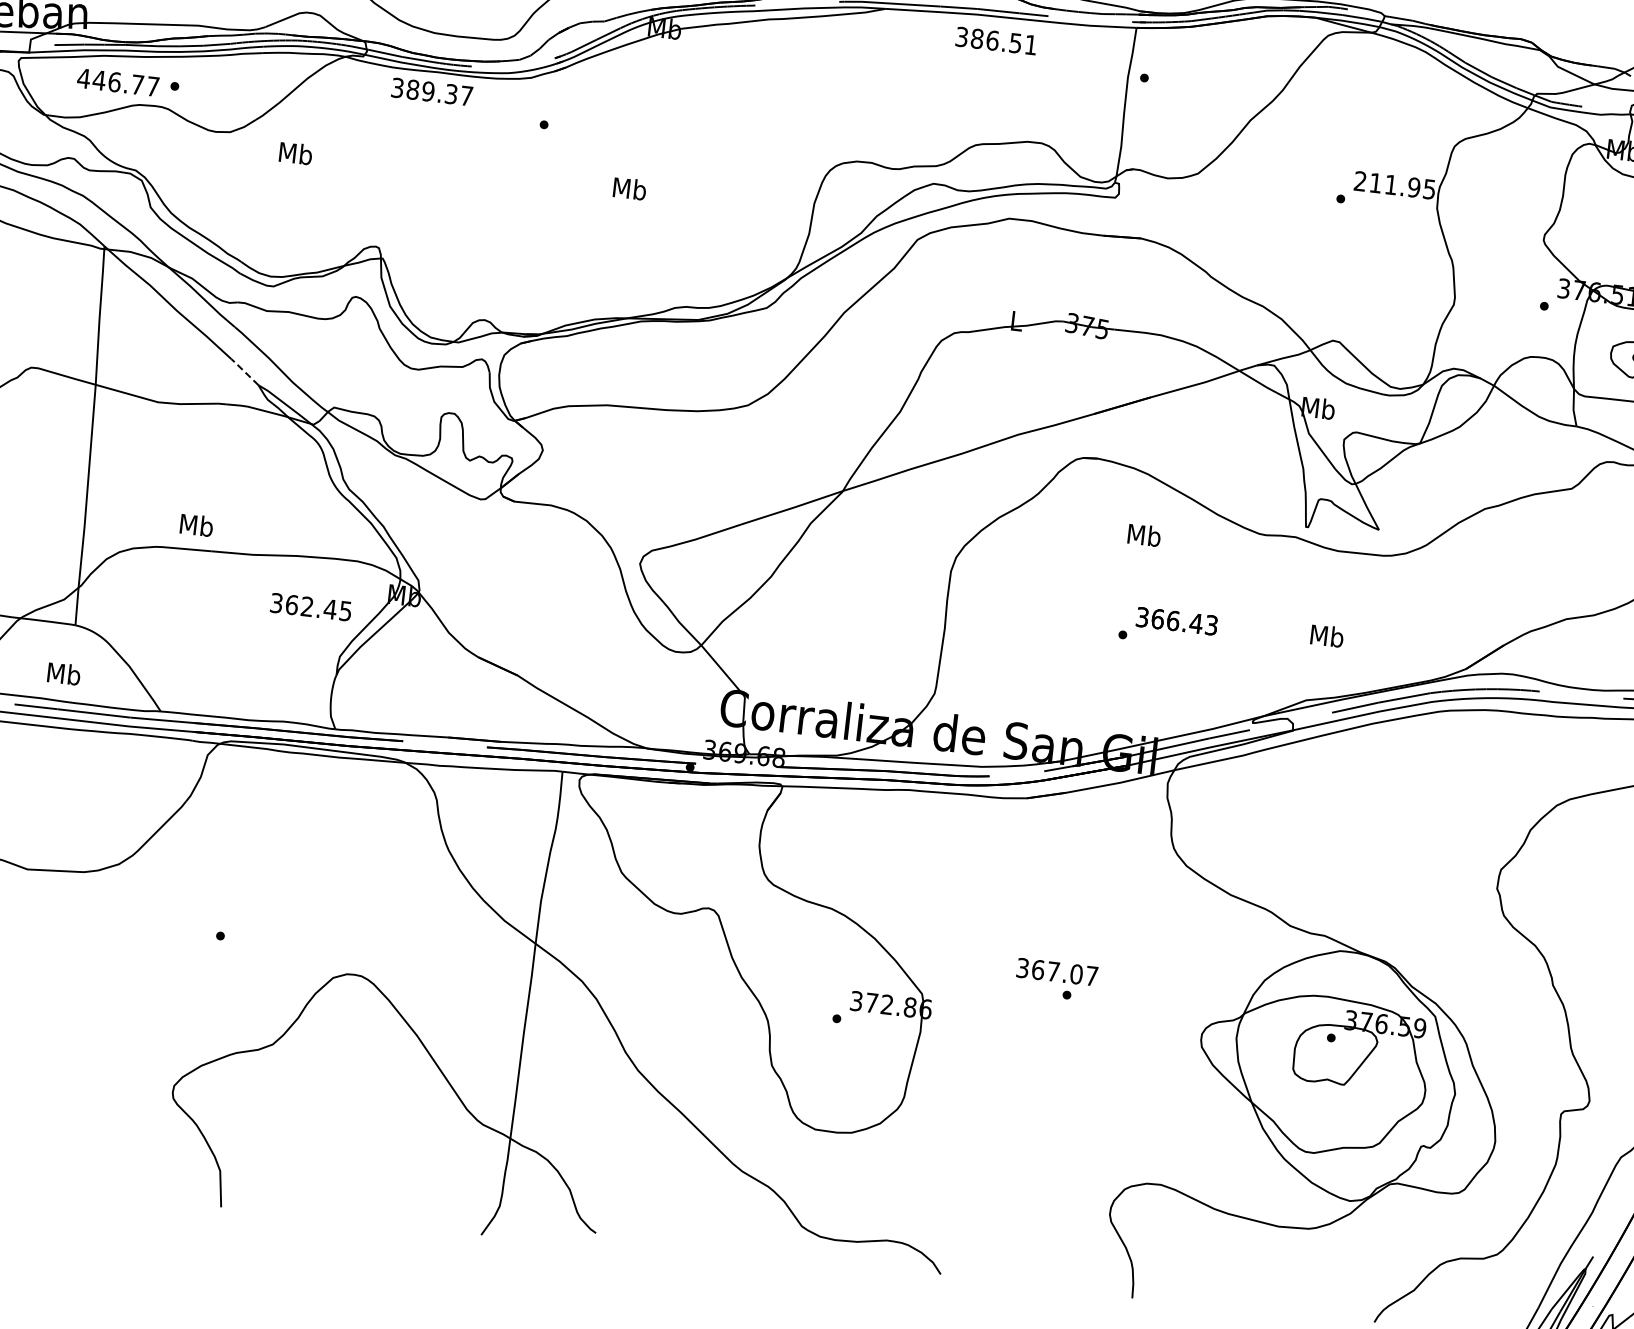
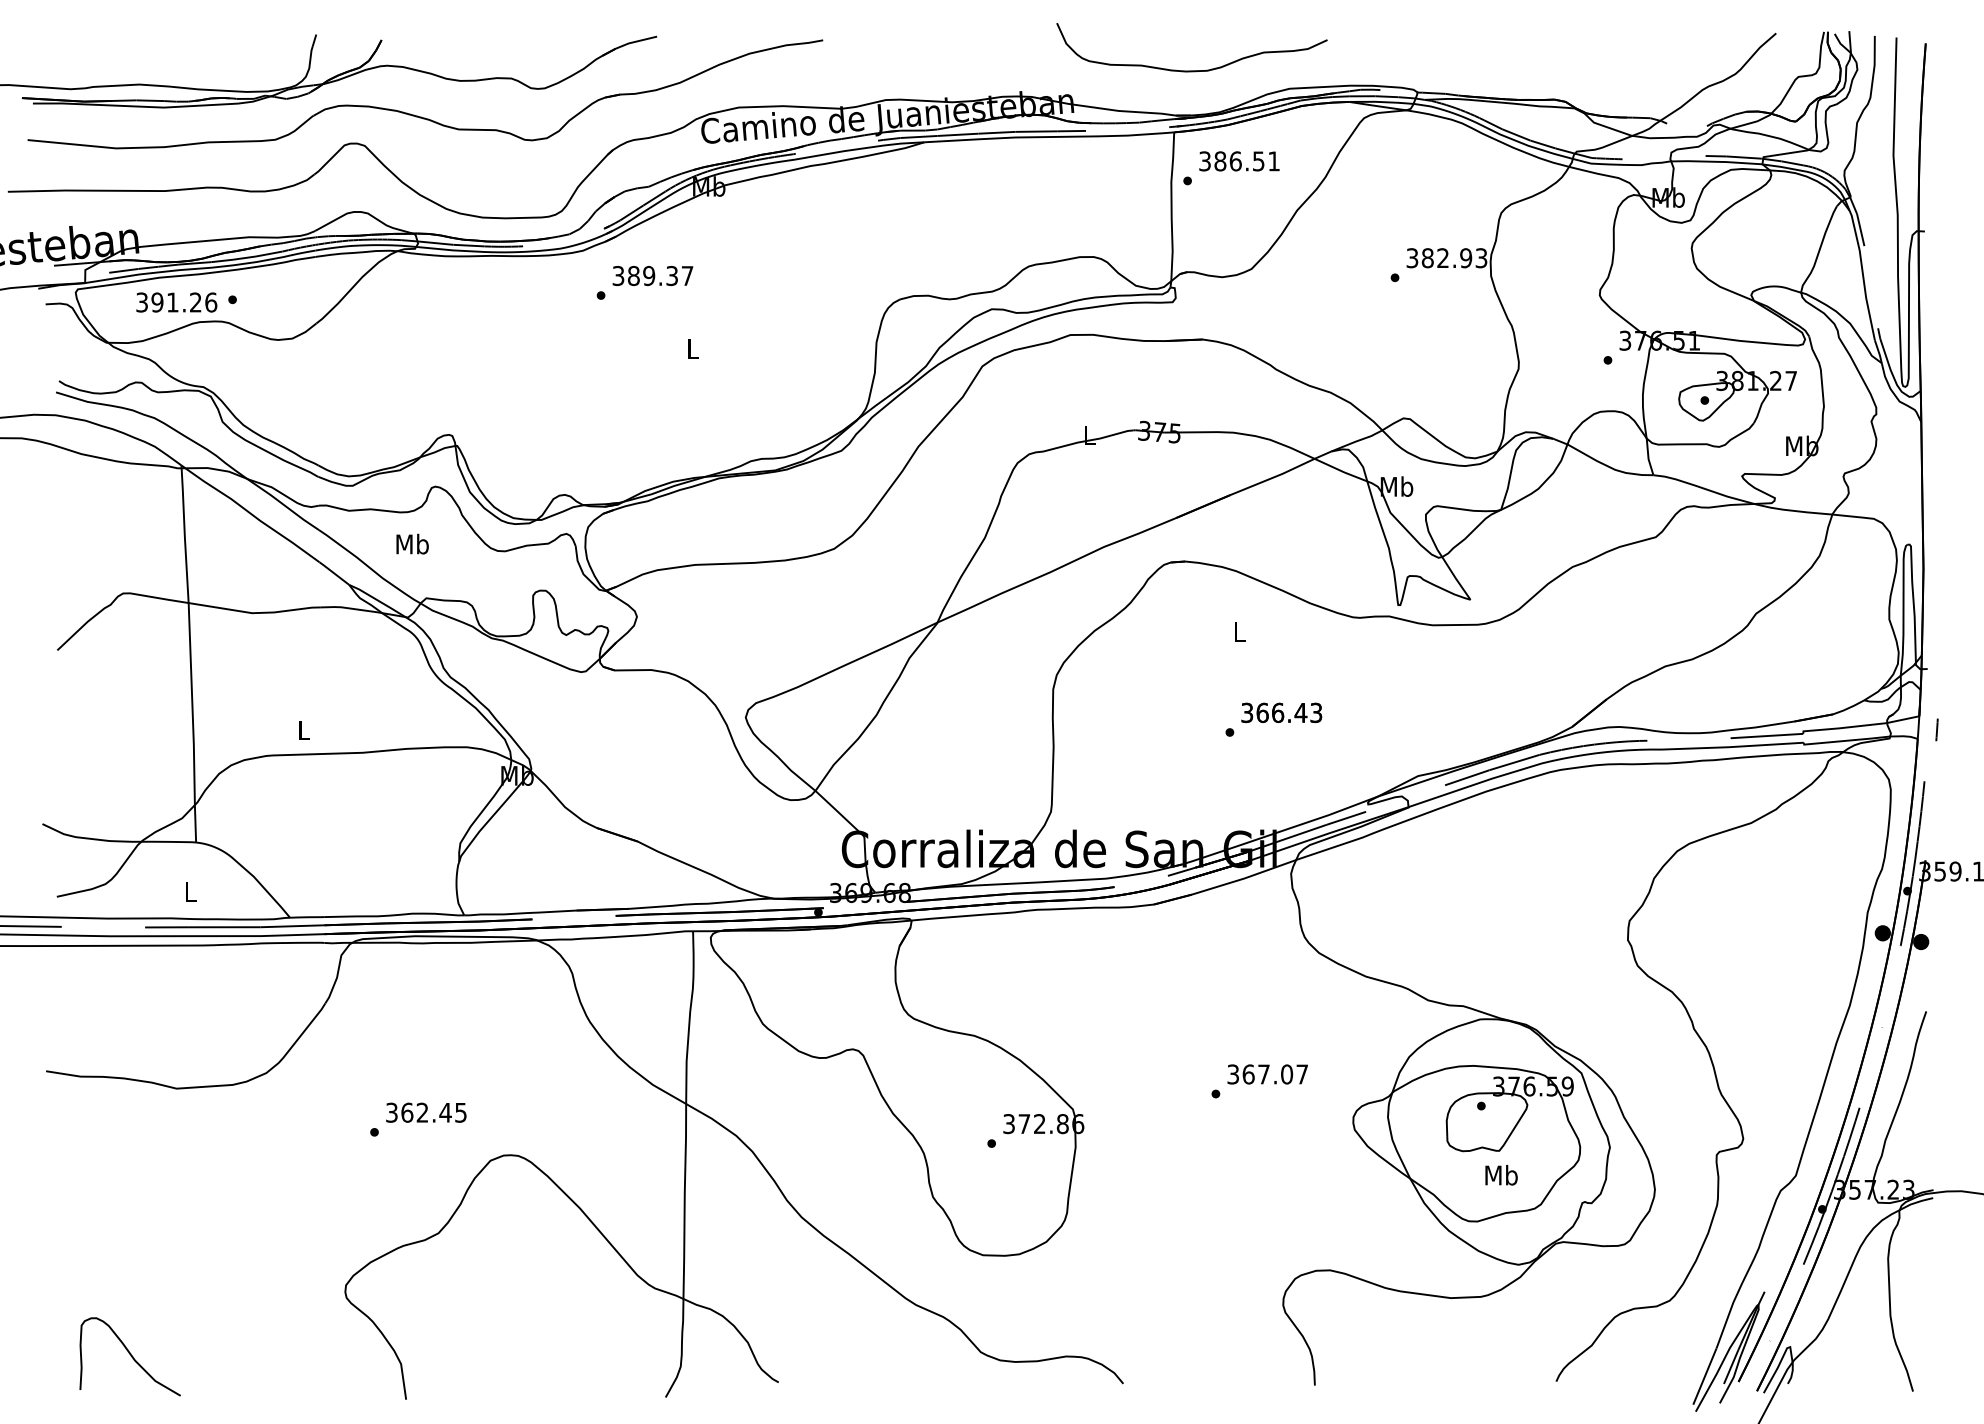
text: (996, 41) -> (1239, 161), moved
text: (118, 82) -> (176, 302), 446.77 -> 391.26
text: (431, 92) -> (652, 276), moved
text: (295, 152) -> (412, 543), moved
text: (1394, 185) -> (1446, 258), 211.95 -> 382.93
text: (629, 188) -> (692, 348), Mb -> L
line: (244, 371) -> (333, 572), dashed -> solid
text: (197, 524) -> (304, 729), Mb -> L
text: (1144, 534) -> (1239, 631), Mb -> L
text: (311, 606) -> (426, 1112), moved
text: (1327, 636) -> (1501, 1175), moved
text: (64, 673) -> (190, 891), Mb -> L
text: (1057, 972) -> (1267, 1074), moved

